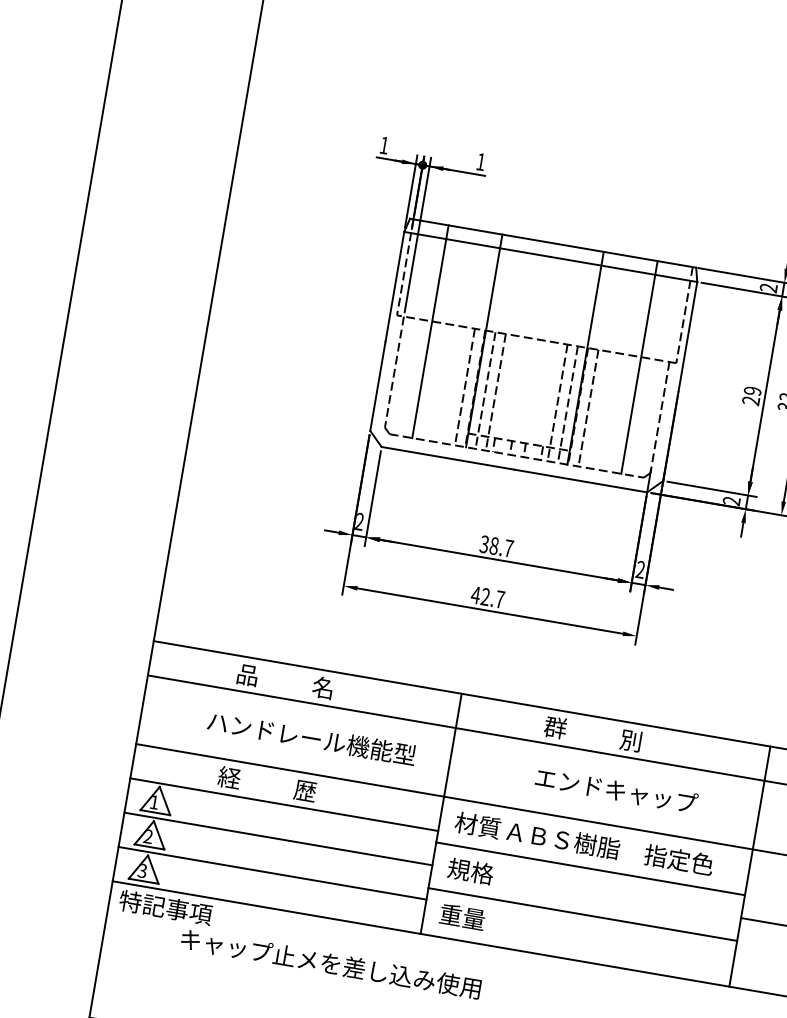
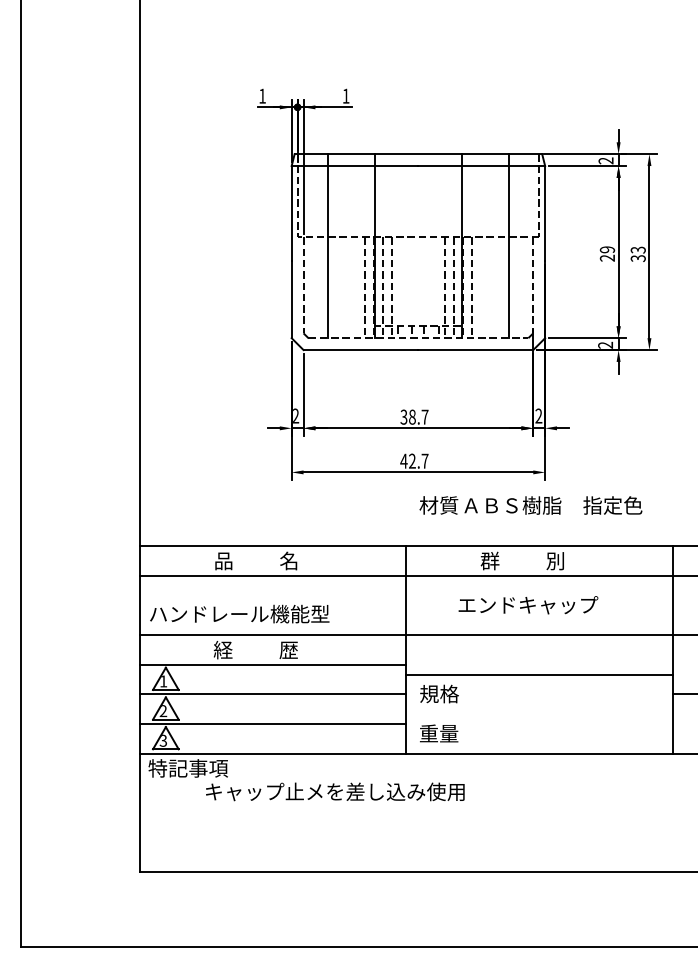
text: (311, 737) -> (239, 613), moved
text: (616, 791) -> (528, 605), moved
text: (583, 843) -> (530, 505), moved
line: (582, 914) -> (539, 714), removed

